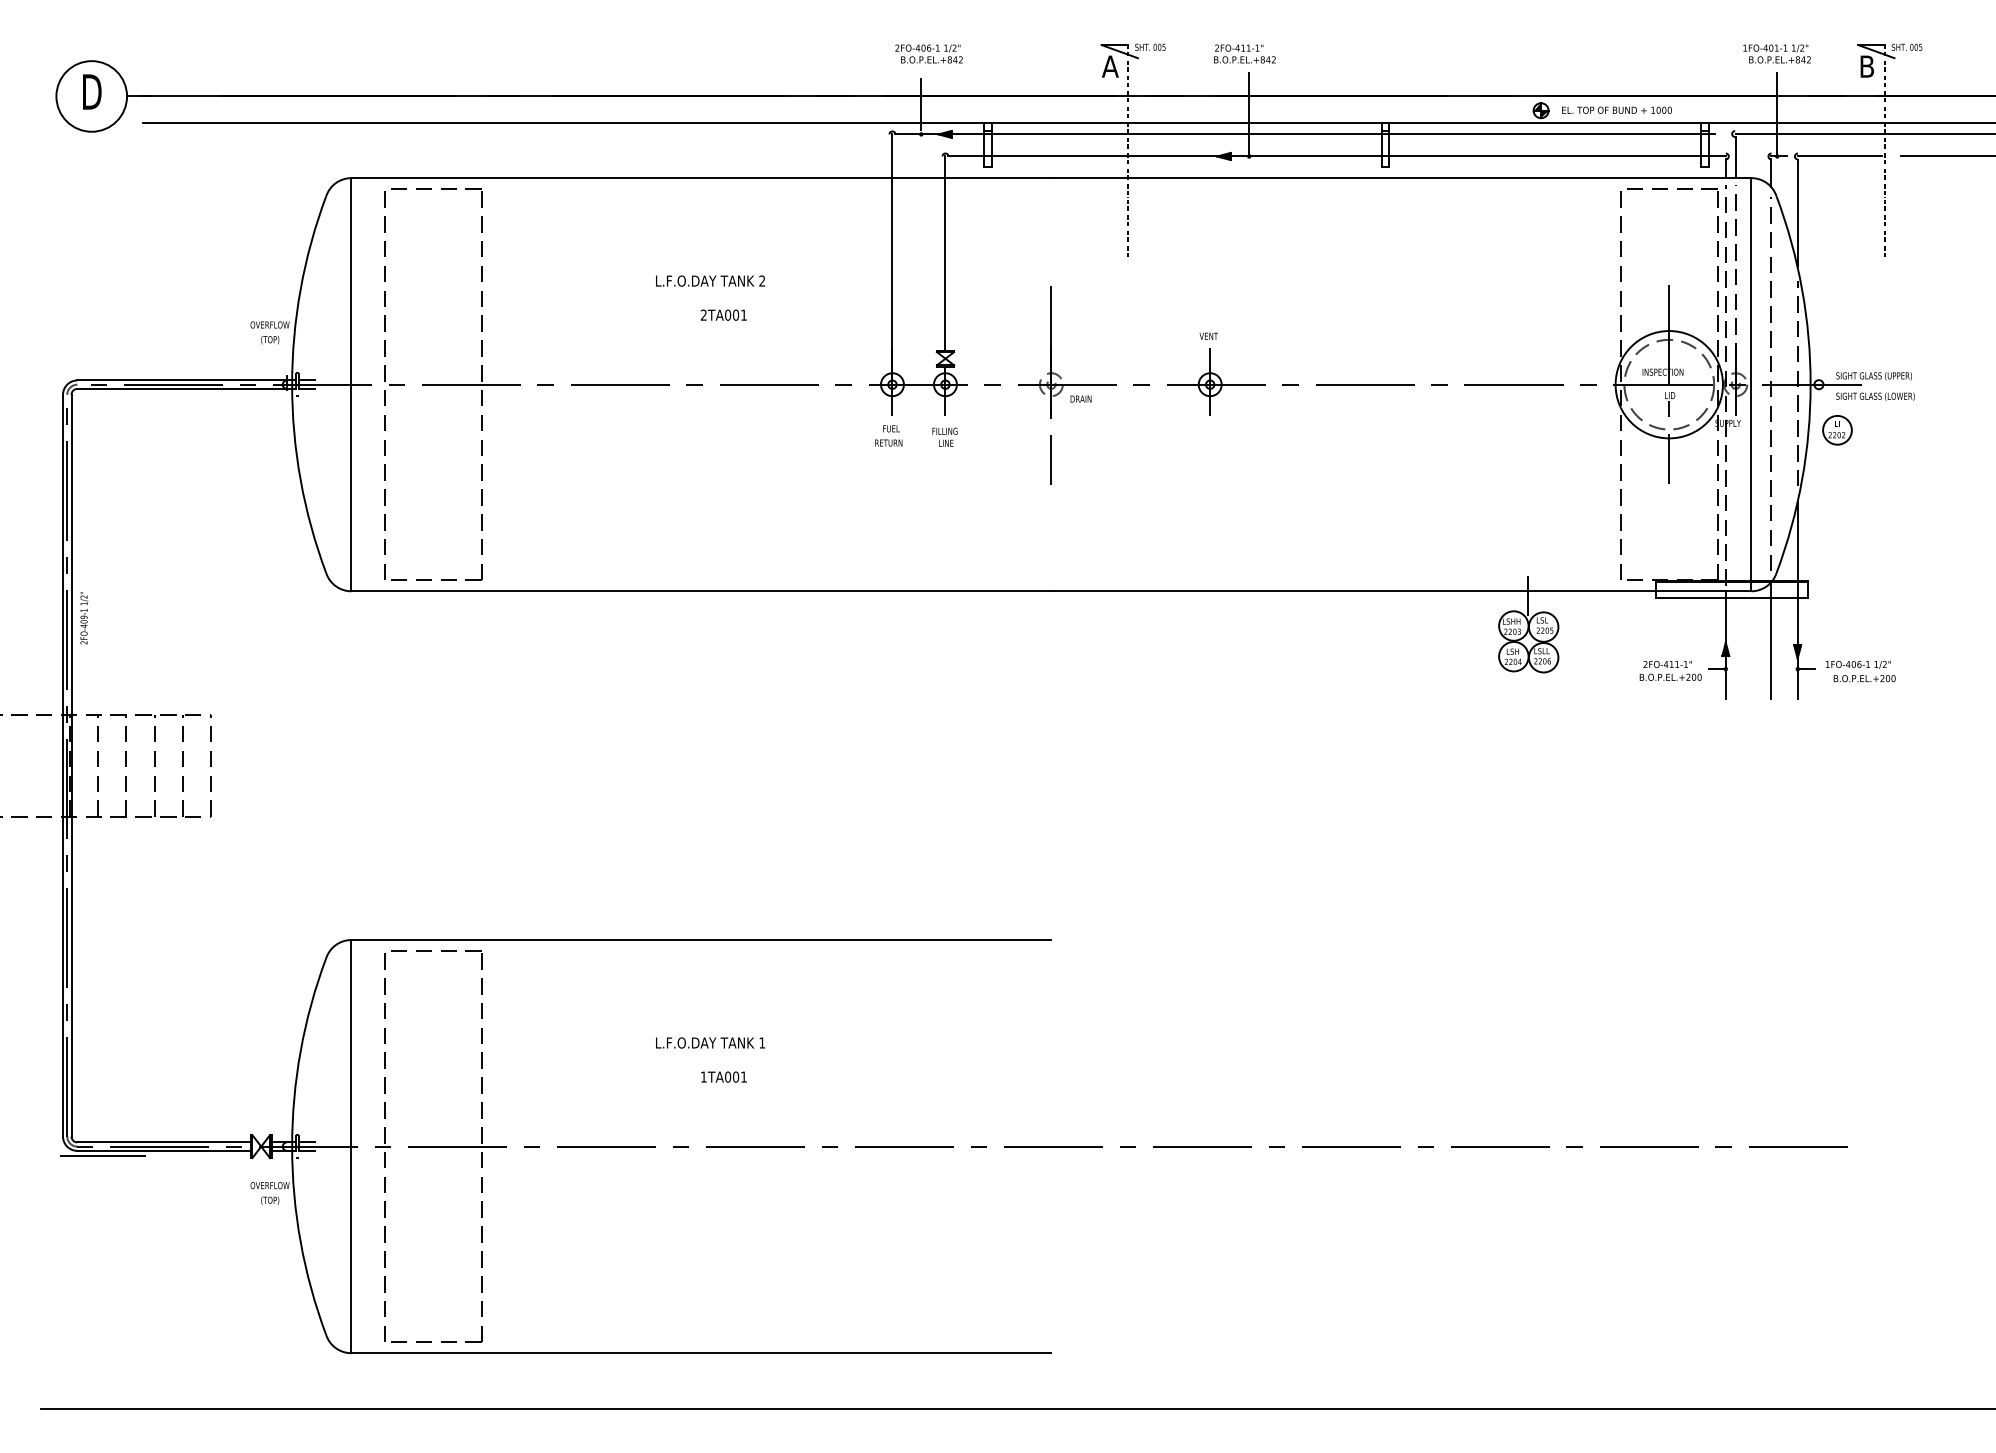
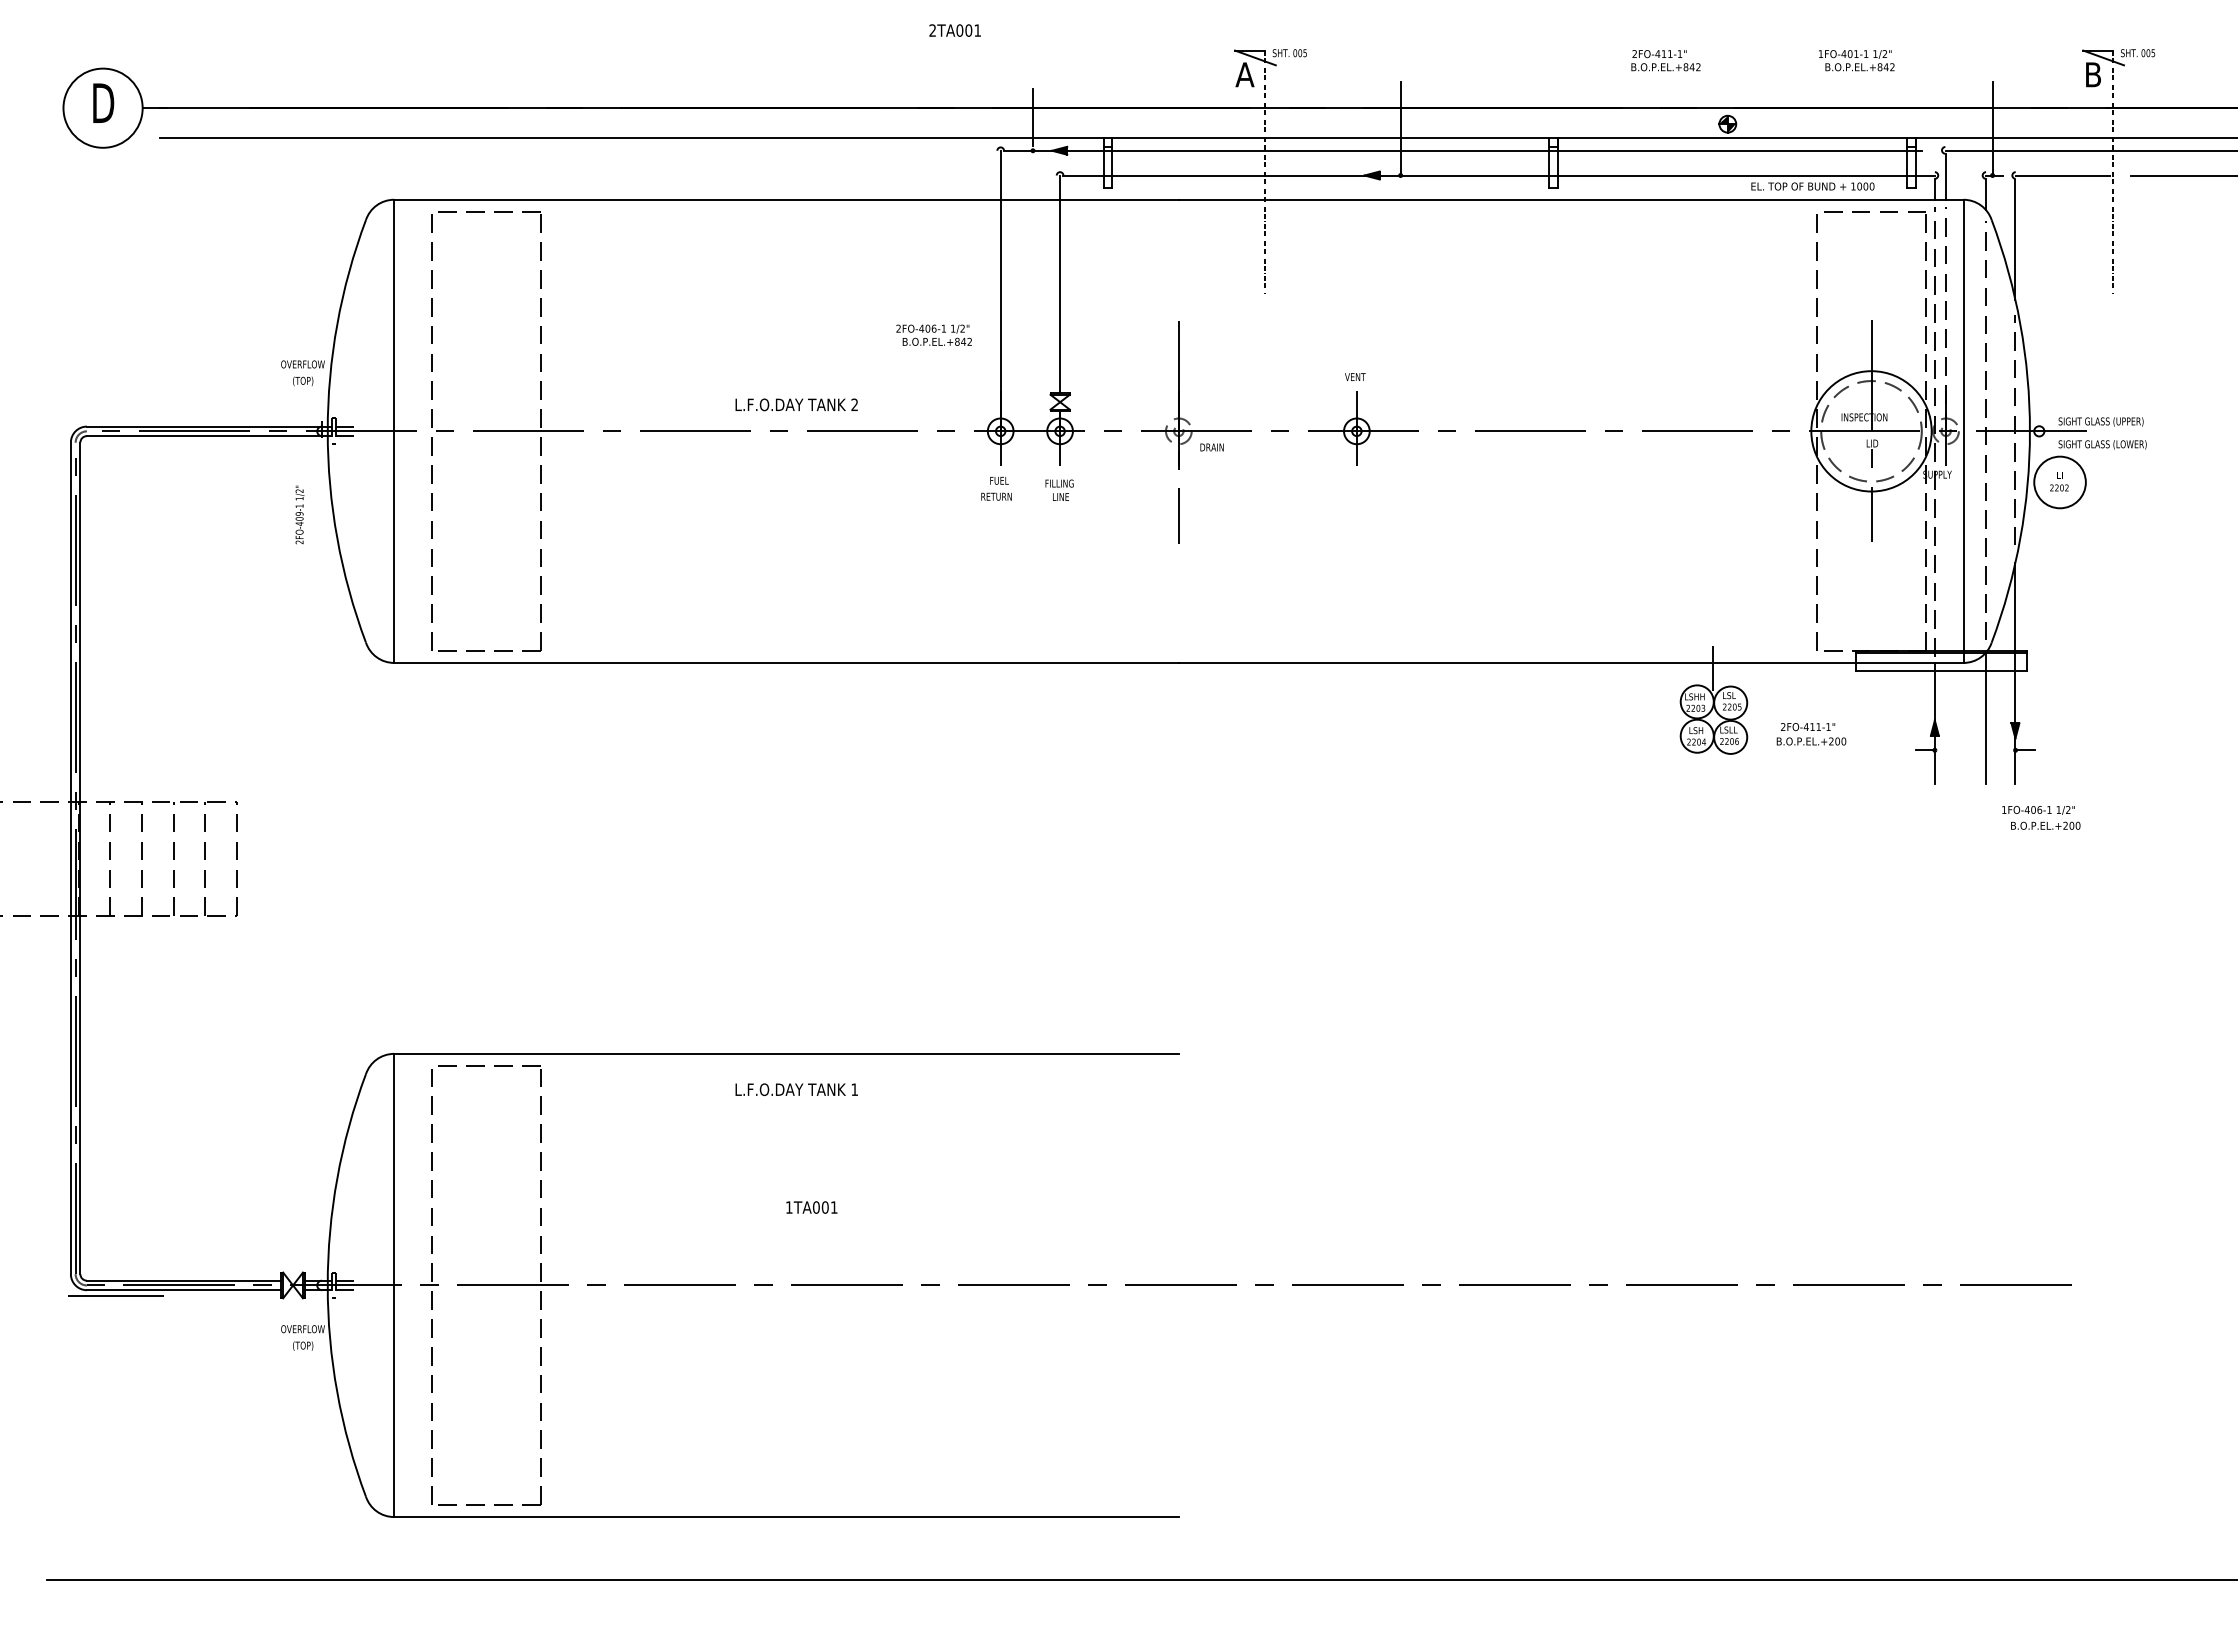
text: (928, 53) -> (933, 334), moved
text: (1244, 53) -> (1665, 60), moved
text: (1776, 53) -> (1856, 60), moved
text: (1616, 109) -> (1812, 185), moved
text: (710, 280) -> (796, 404), moved
text: (723, 314) -> (954, 29), moved
circle: (1837, 429) -> (2060, 481), size x1.6
text: (84, 618) -> (300, 515), moved
text: (1670, 670) -> (1811, 733), moved
text: (1860, 671) -> (2041, 817), moved
text: (710, 1042) -> (796, 1089), moved

